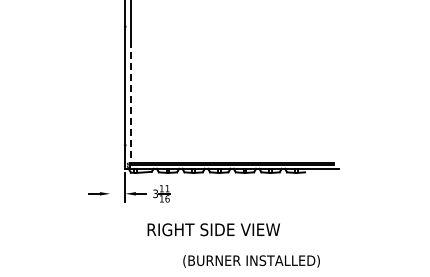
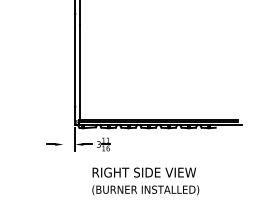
line: (130, 101) -> (79, 72), dashed -> solid
text: (251, 261) -> (145, 190), moved

